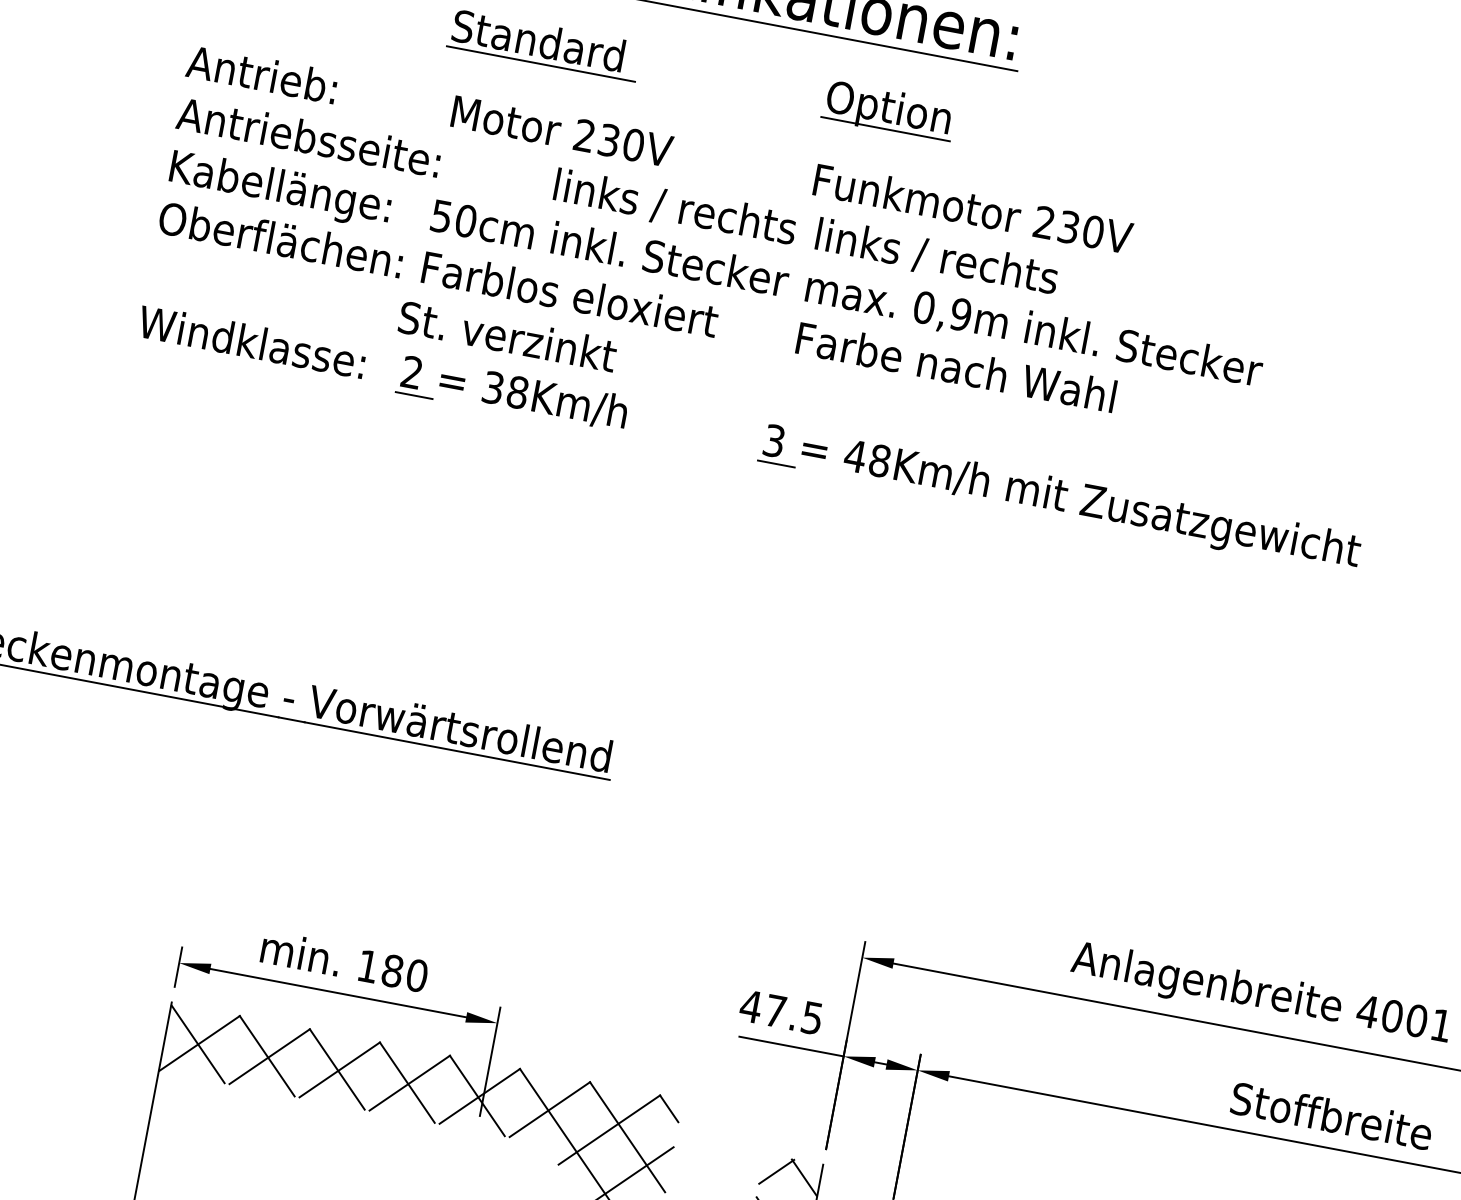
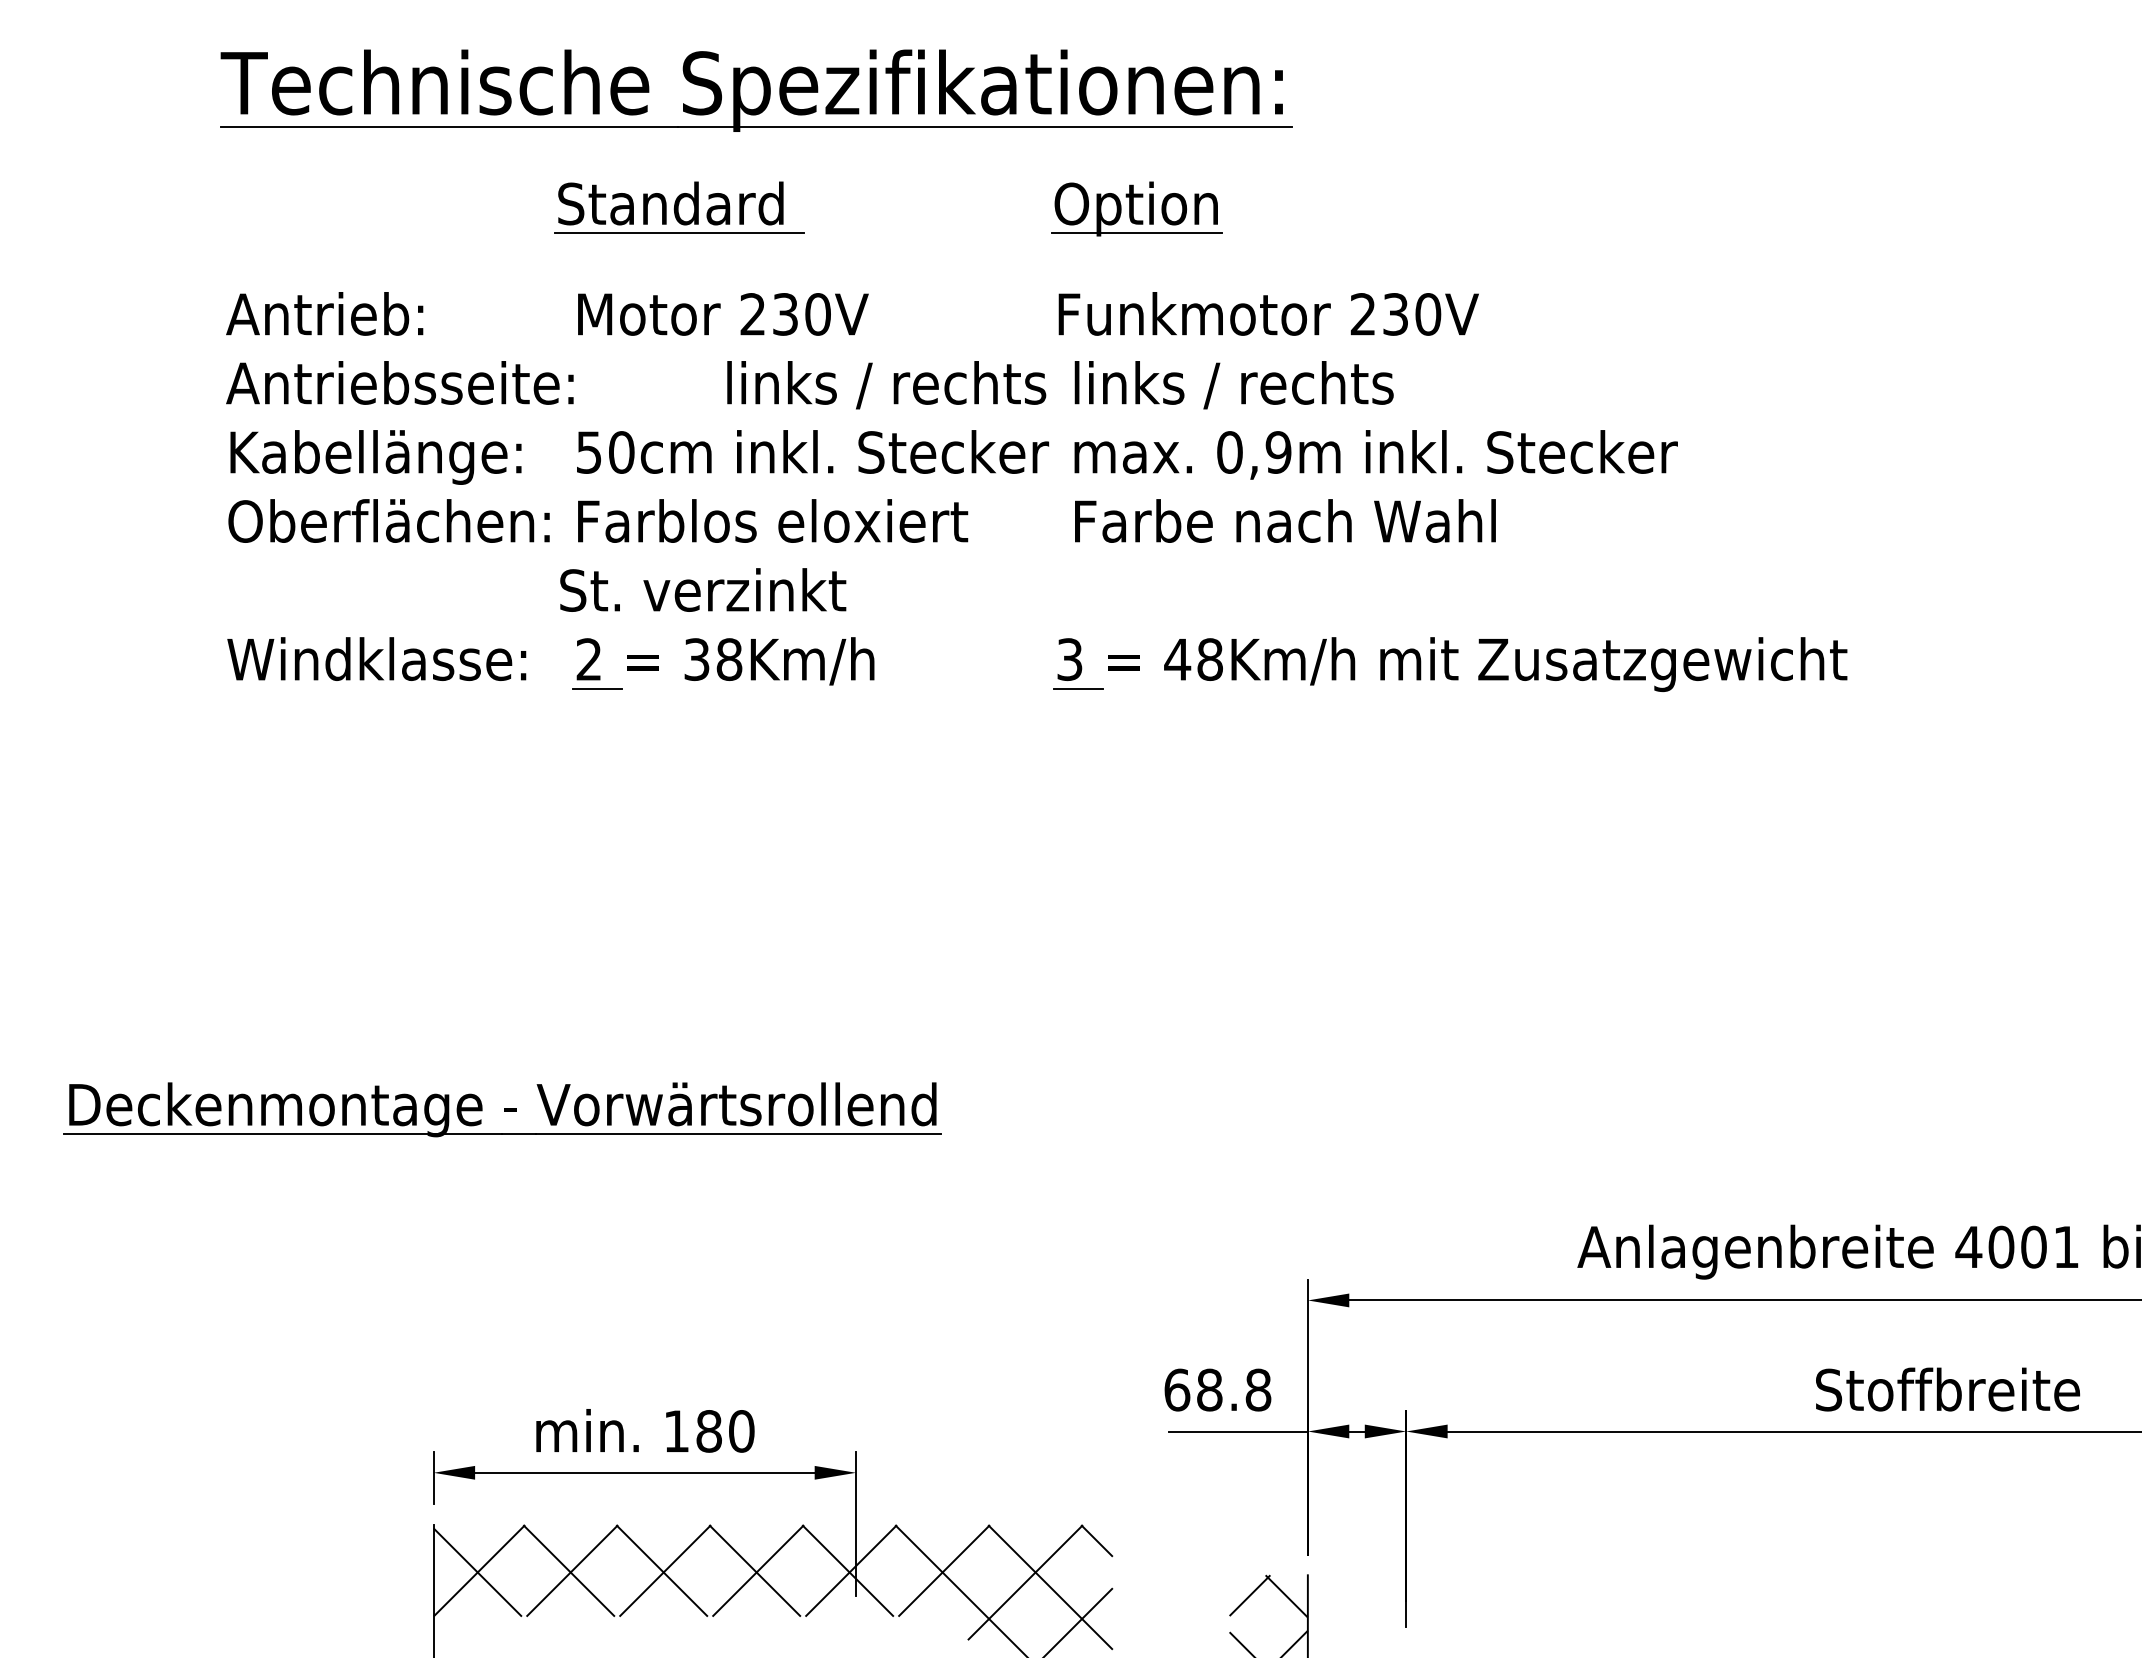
text: (781, 1011) -> (1217, 1389), 47.5 -> 68.8

